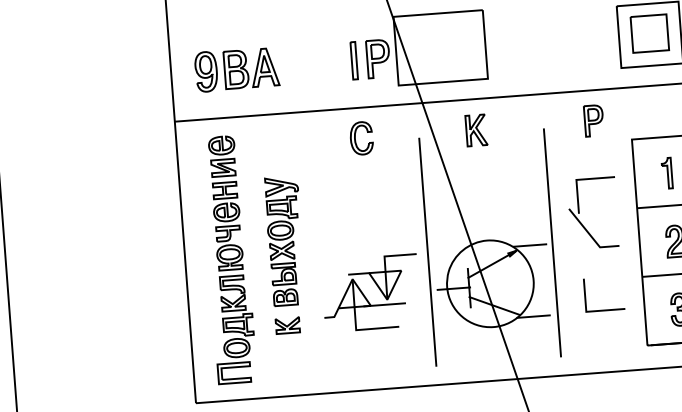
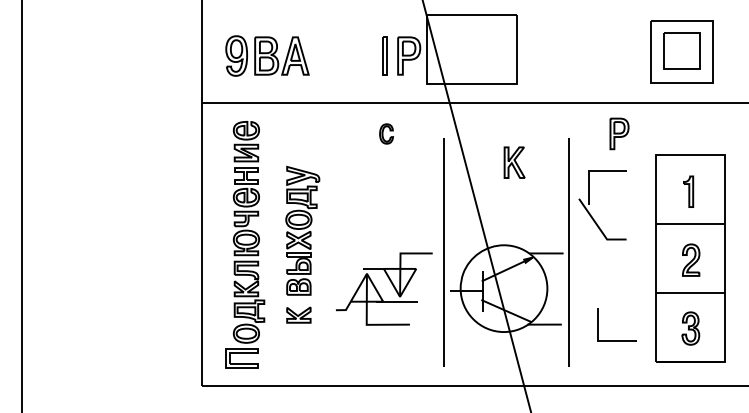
part: (476, 130) -> (514, 162), moved
part: (361, 137) -> (386, 133), size x0.6
part: (579, 213) -> (589, 204), moved
curve: (605, 310) -> (616, 340), moved

